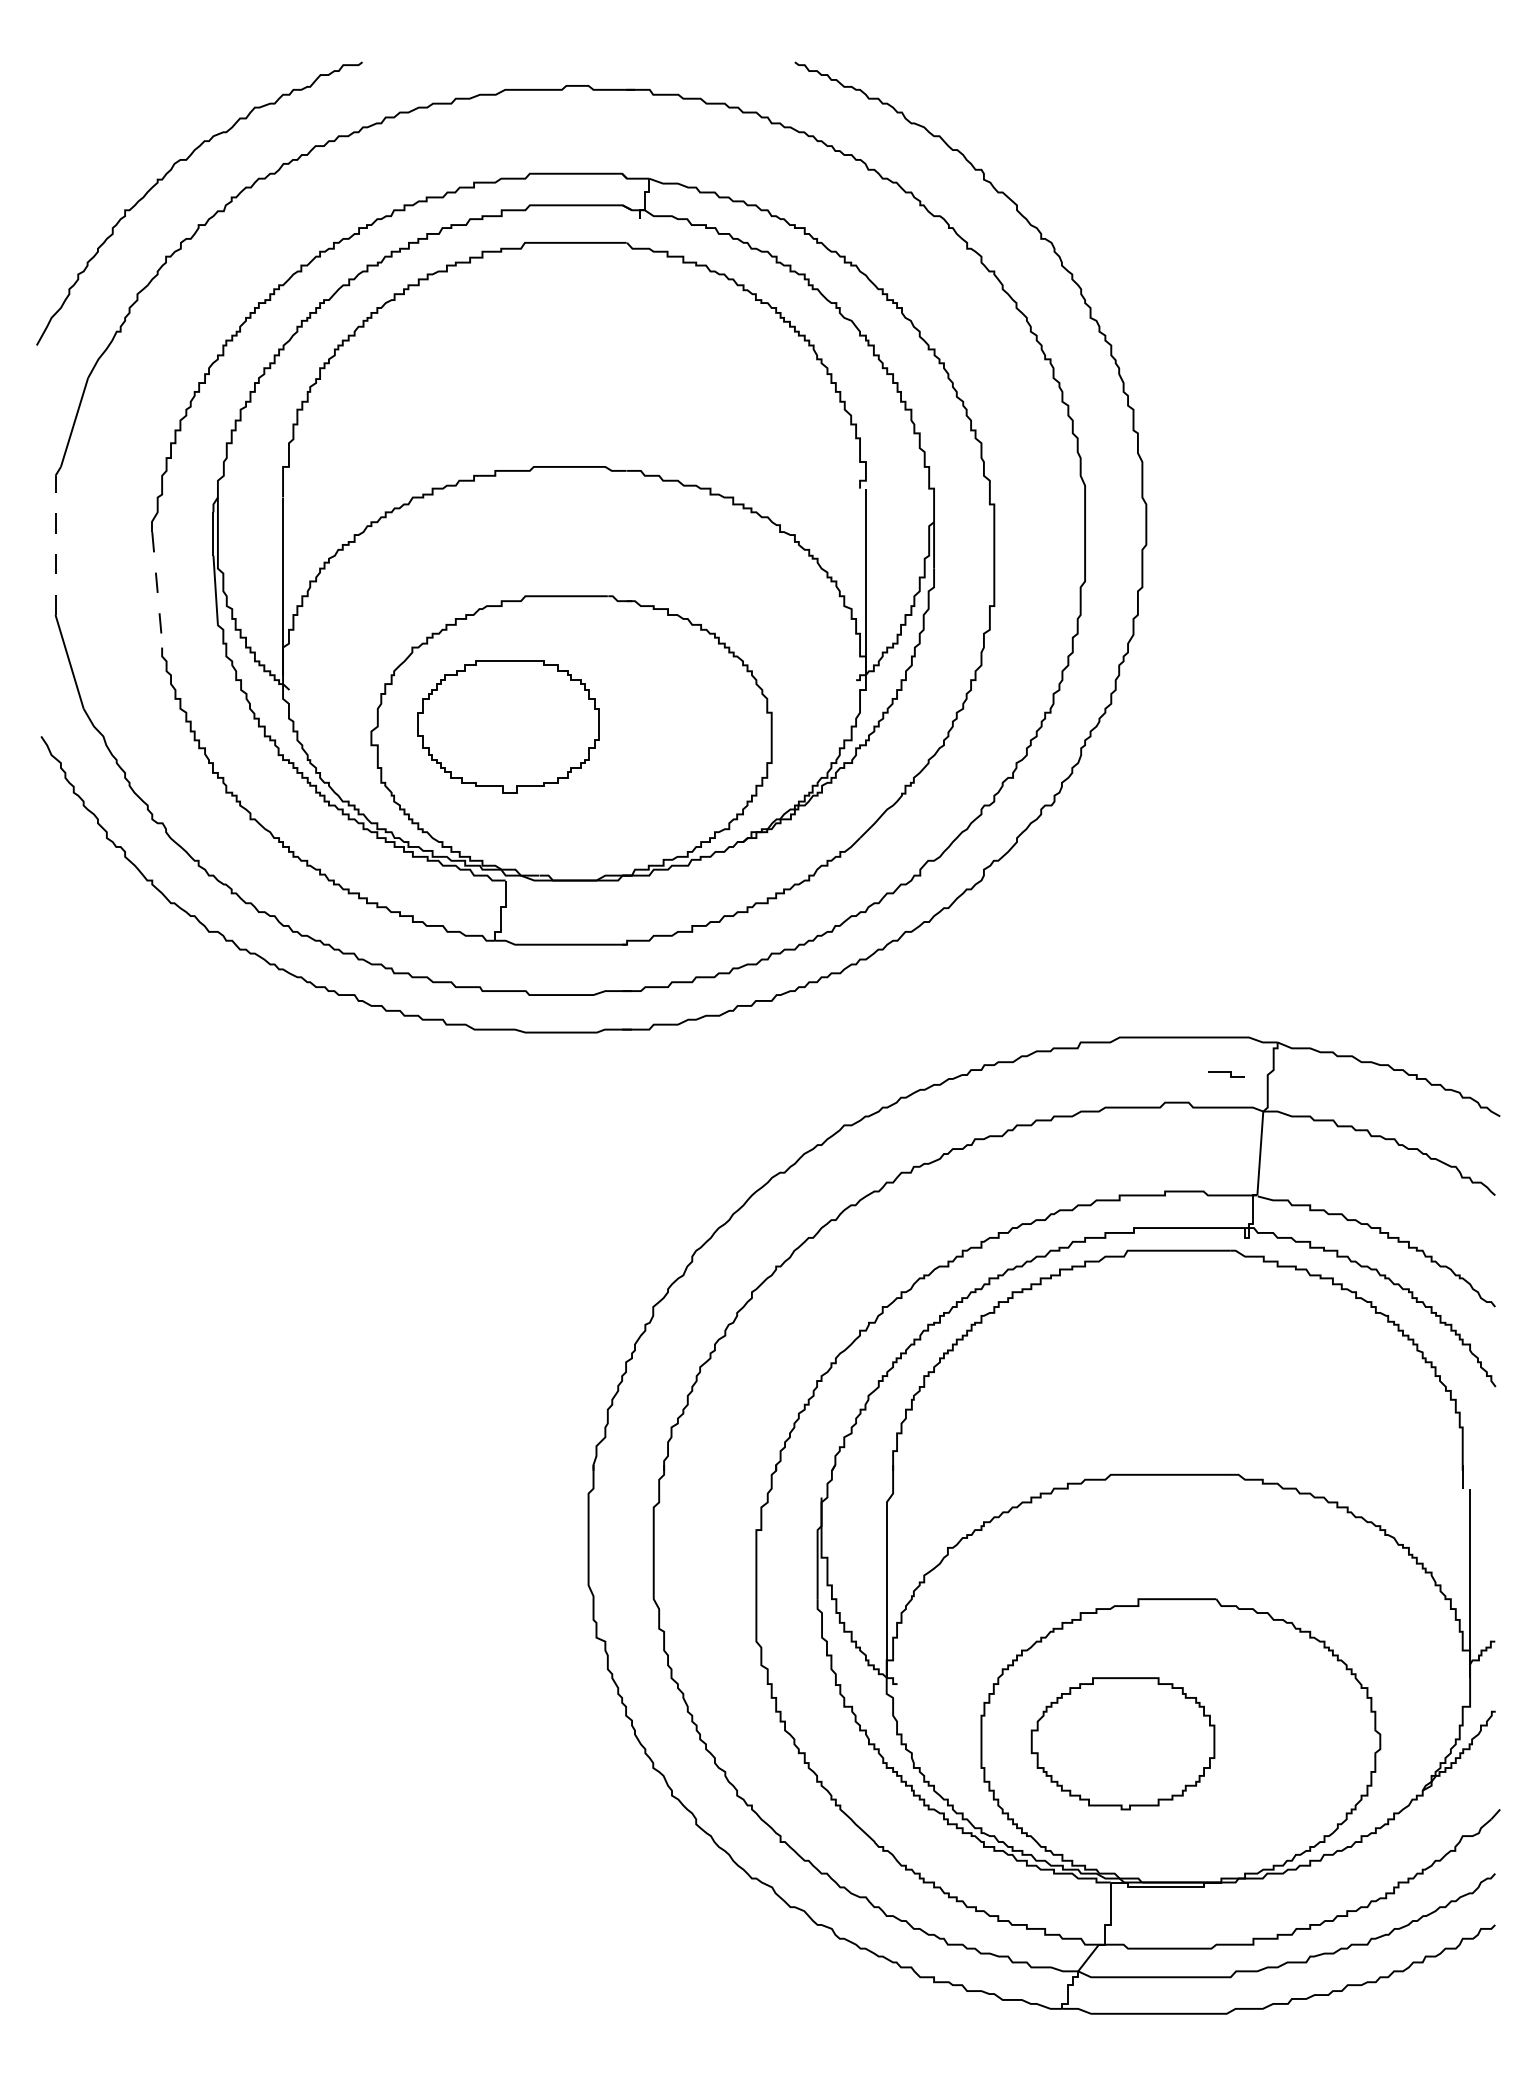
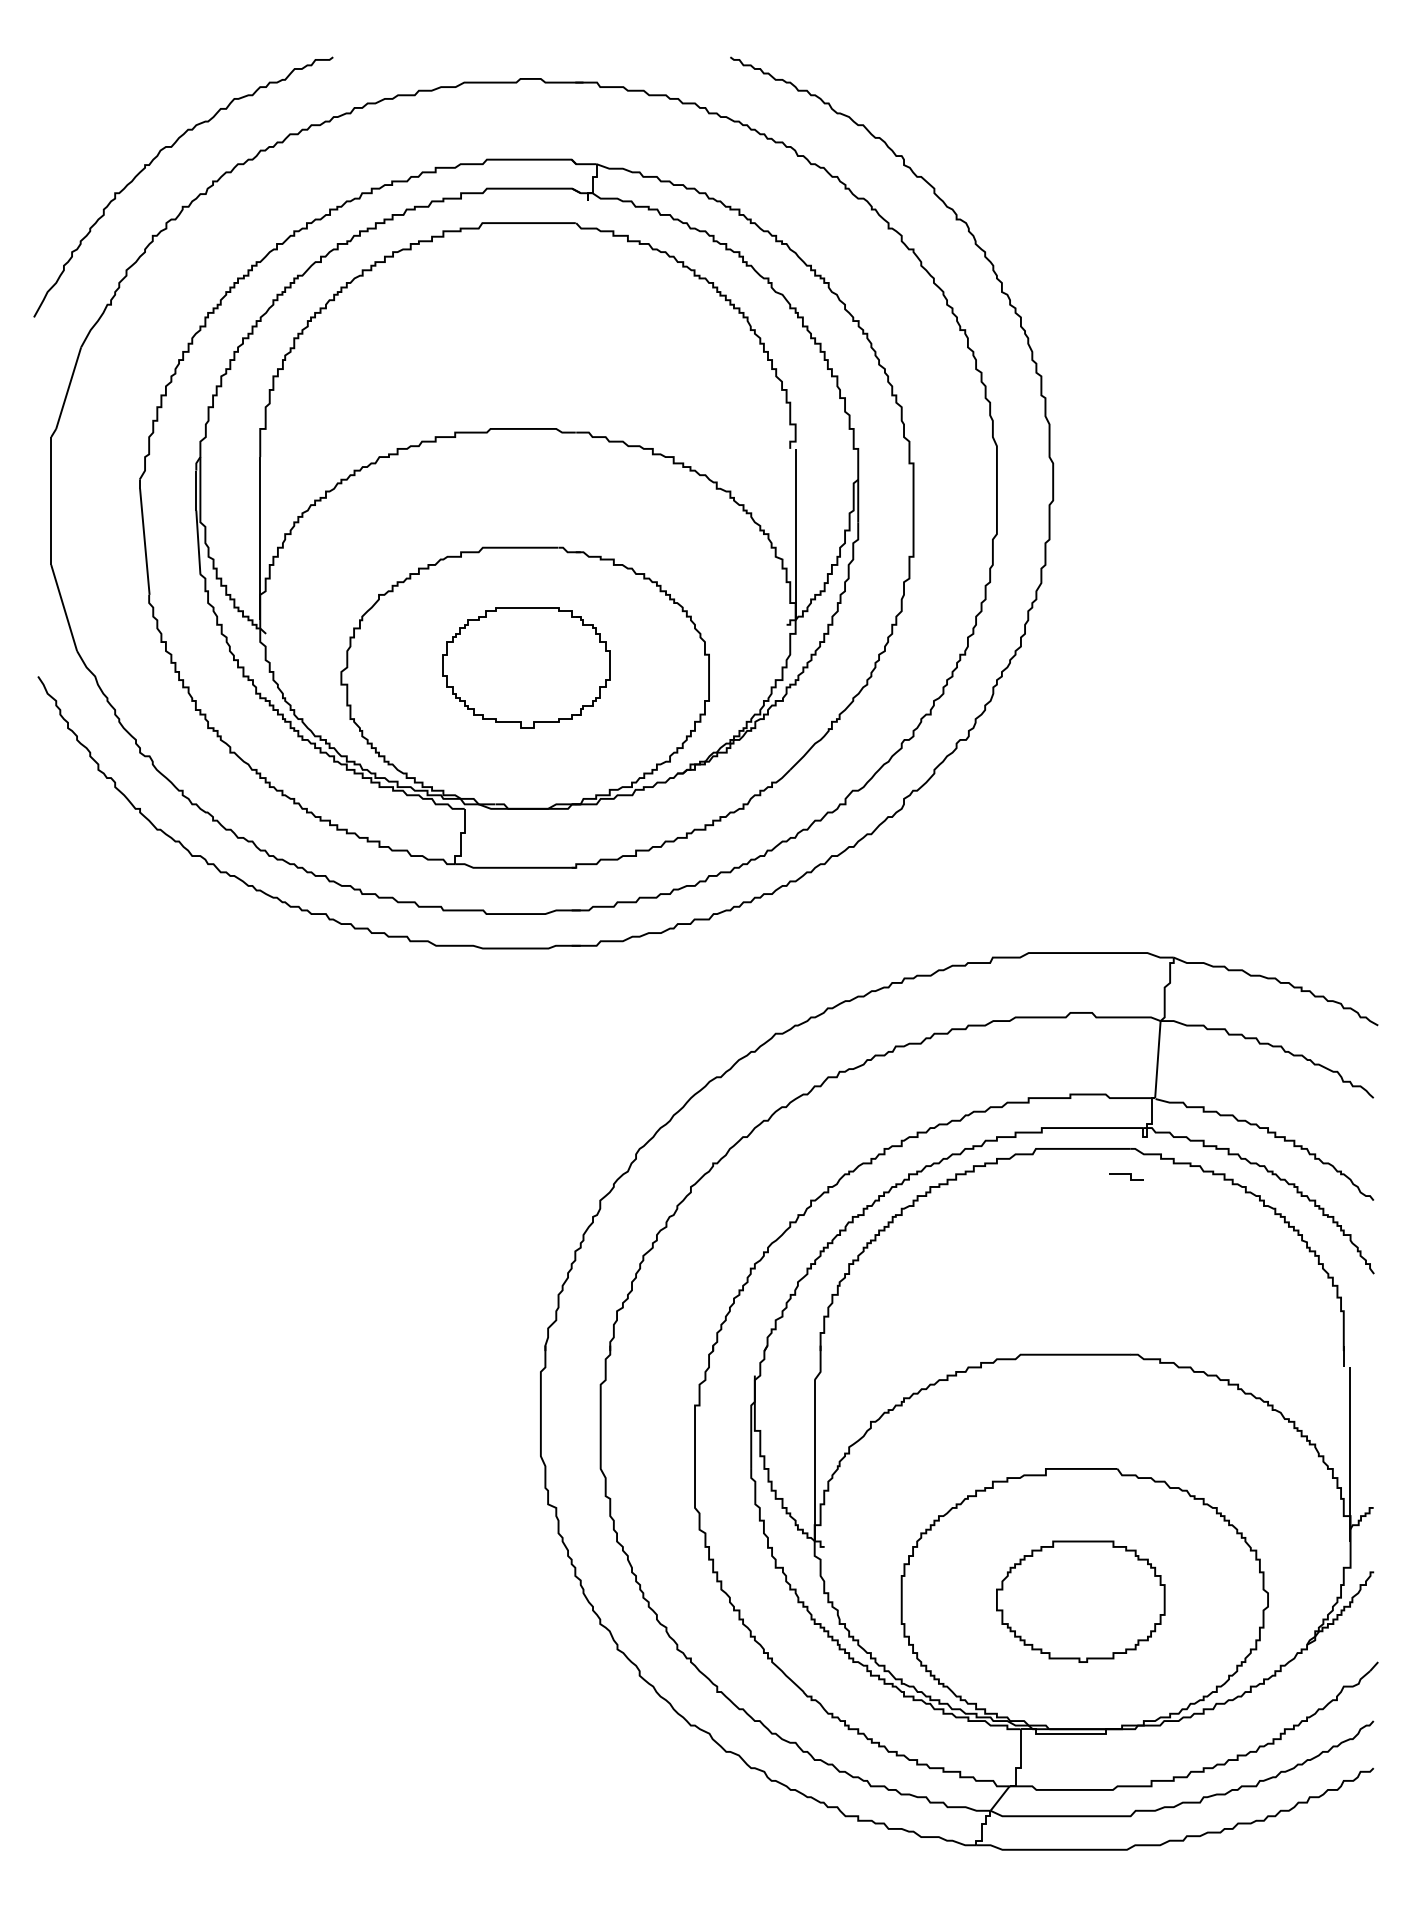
line: (55, 545) -> (51, 501), dashed -> solid
line: (157, 590) -> (144, 542), dashed -> solid
part: (508, 726) -> (526, 667), moved
curve: (1226, 1071) -> (1126, 1174), moved
part: (1122, 1743) -> (1080, 1601), moved

